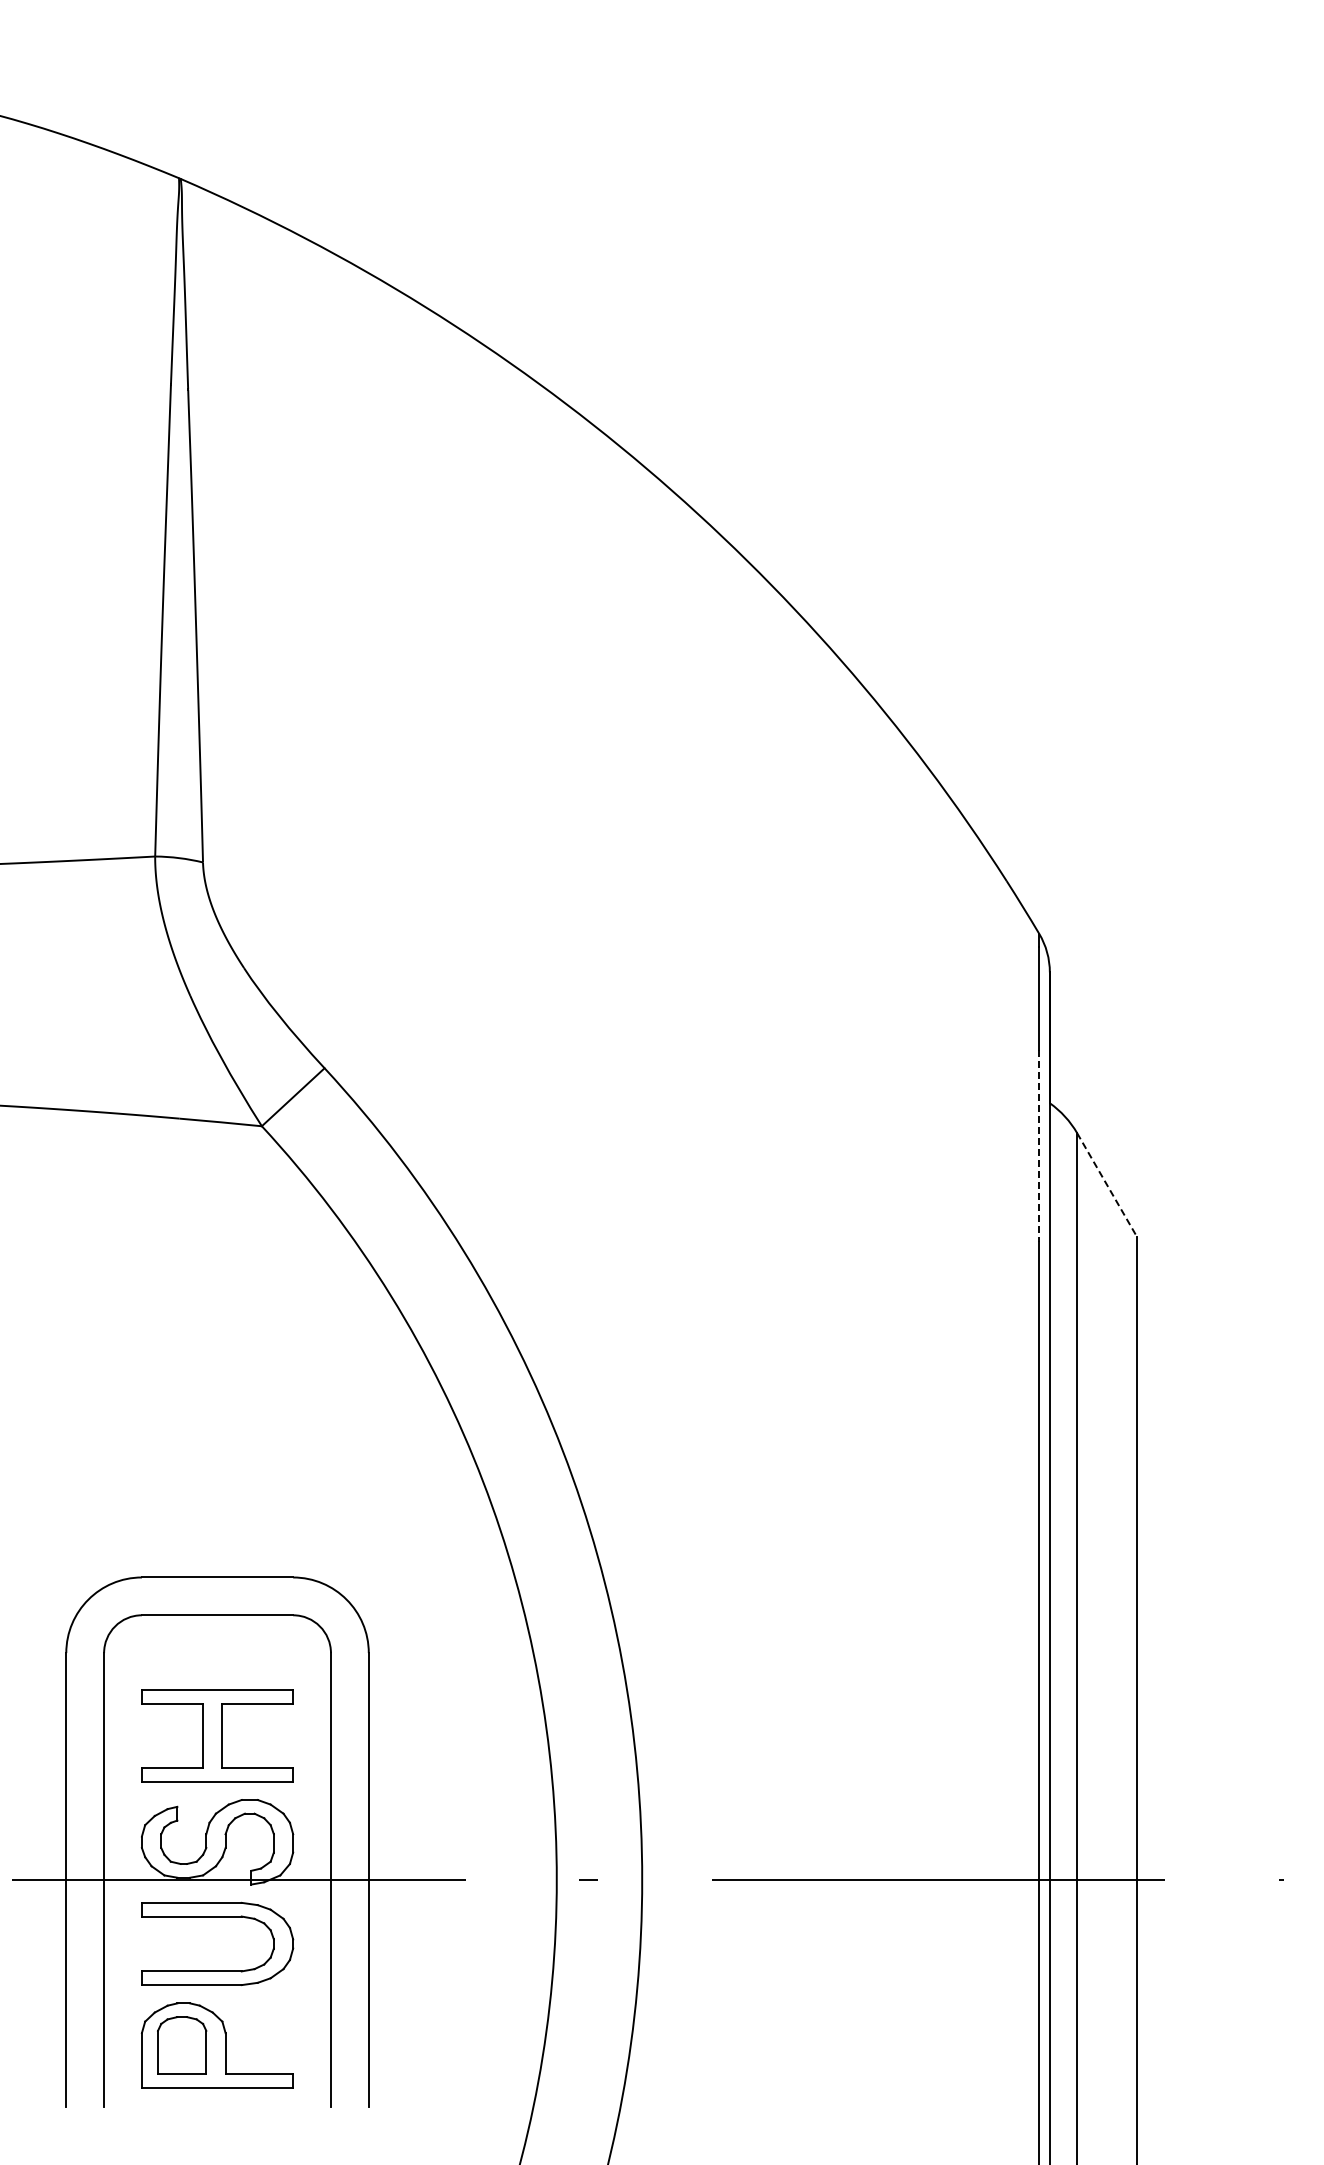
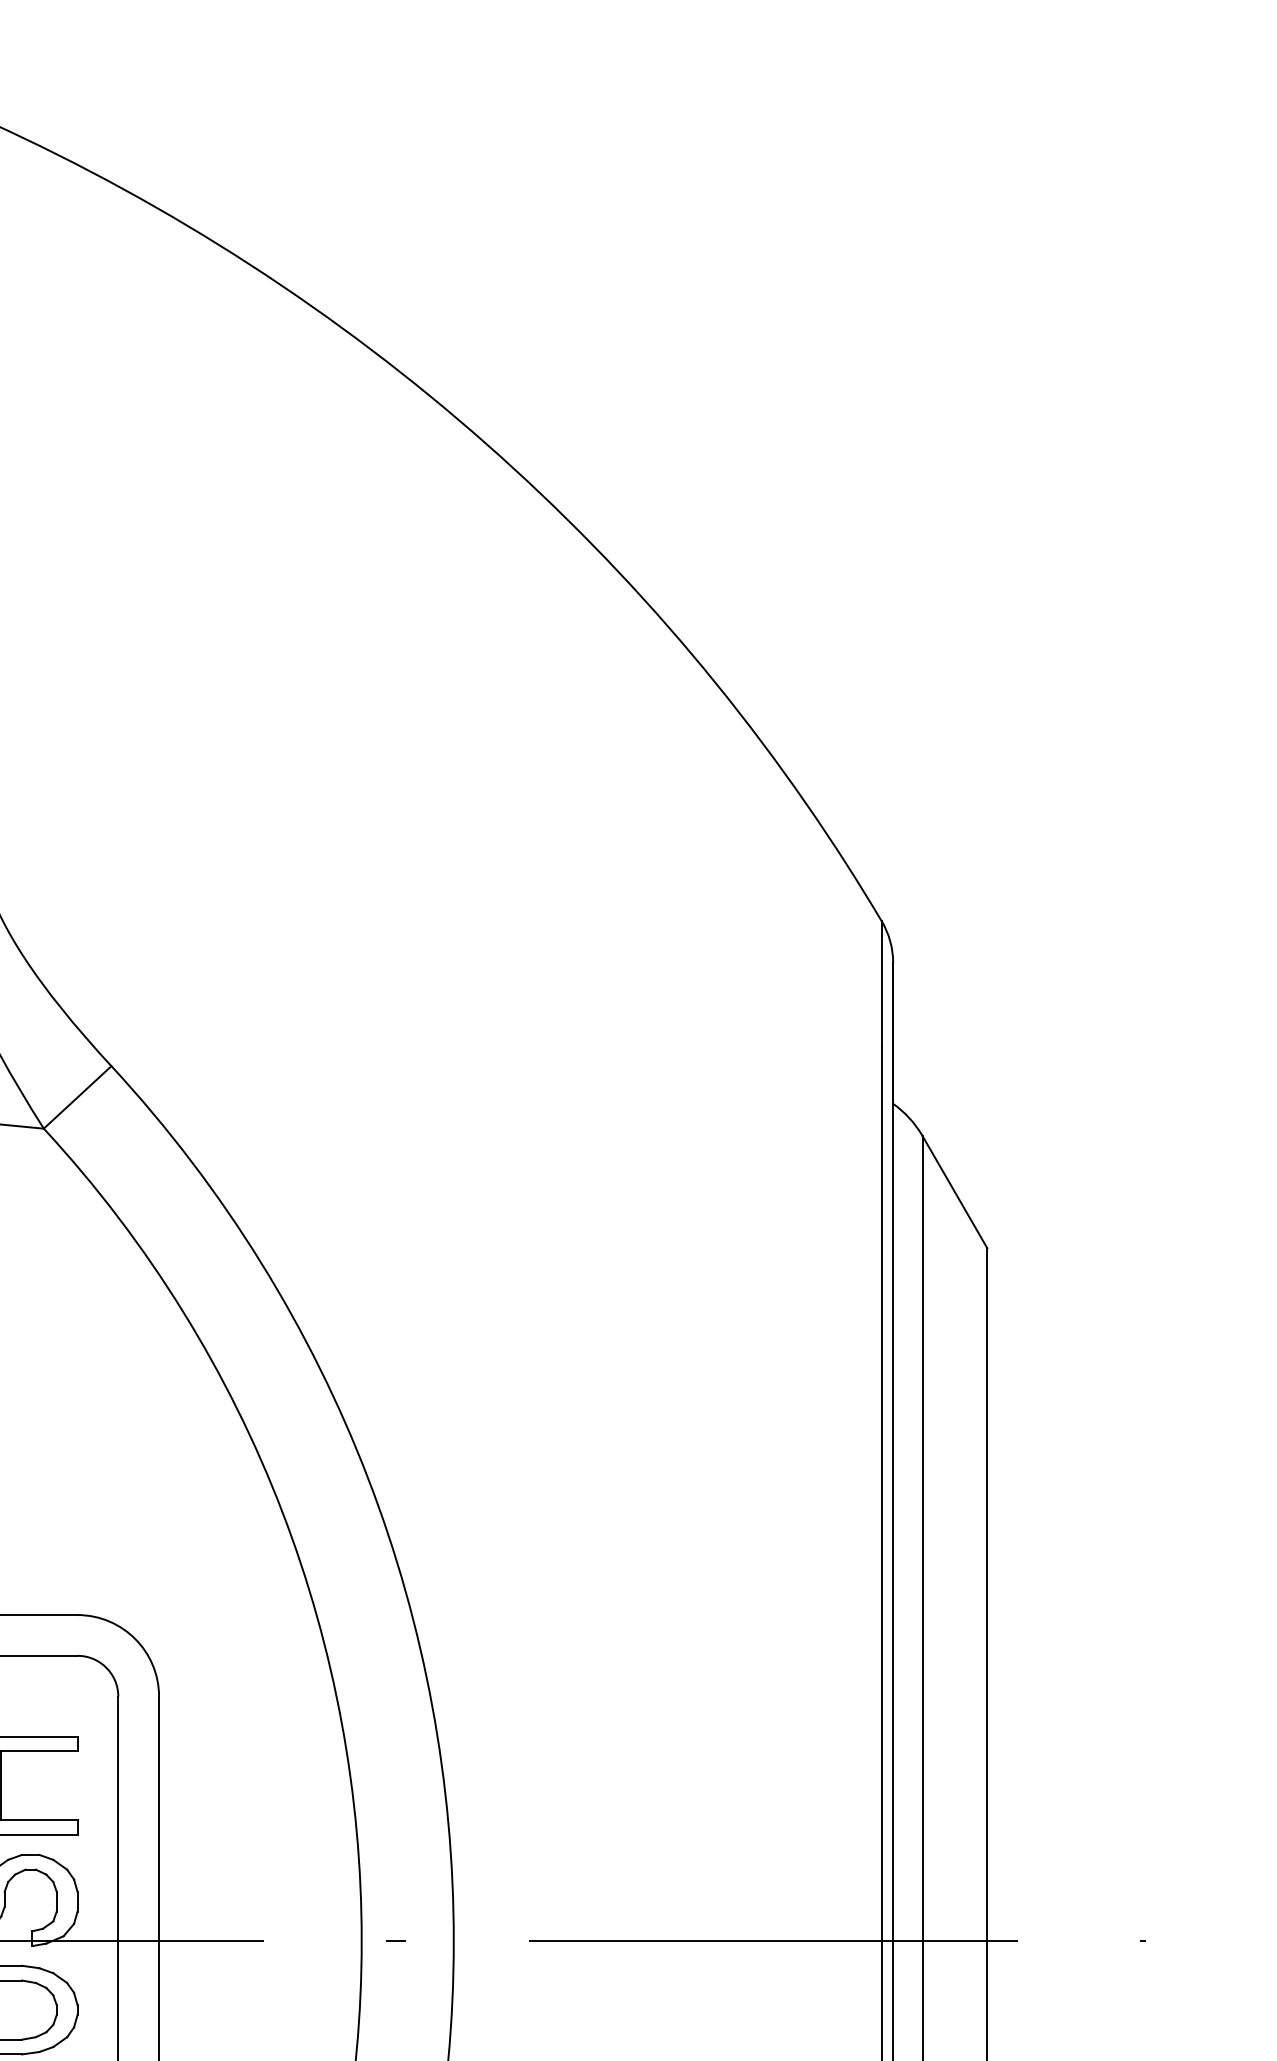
line: (1039, 1146) -> (882, 1150), dashed -> solid
line: (1107, 1185) -> (955, 1192), dashed -> solid

